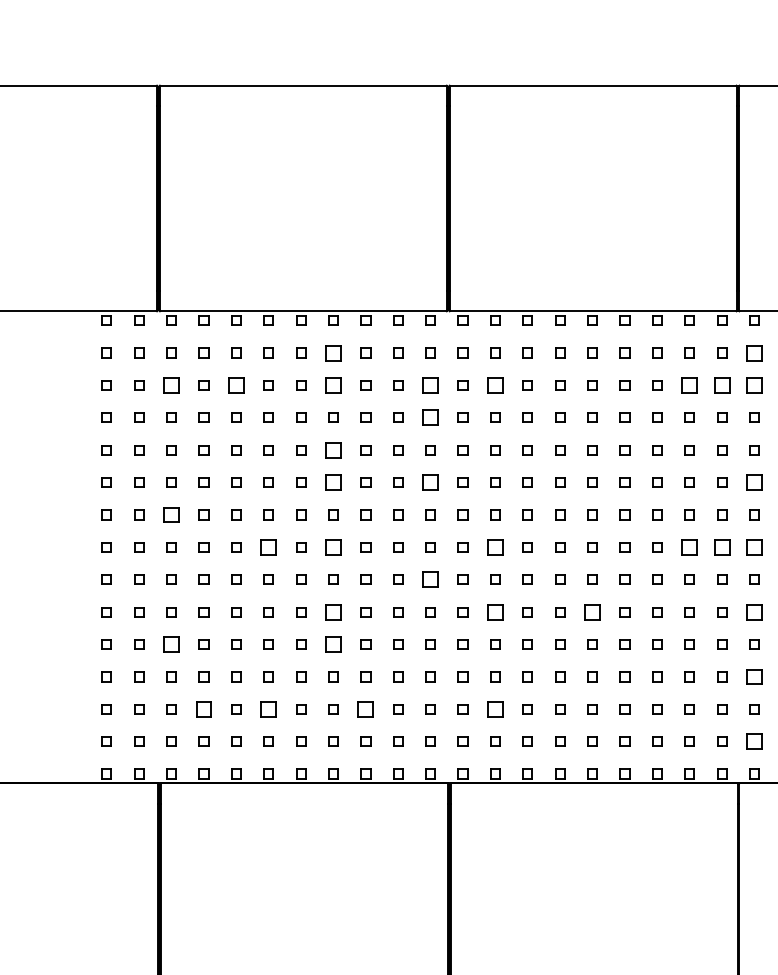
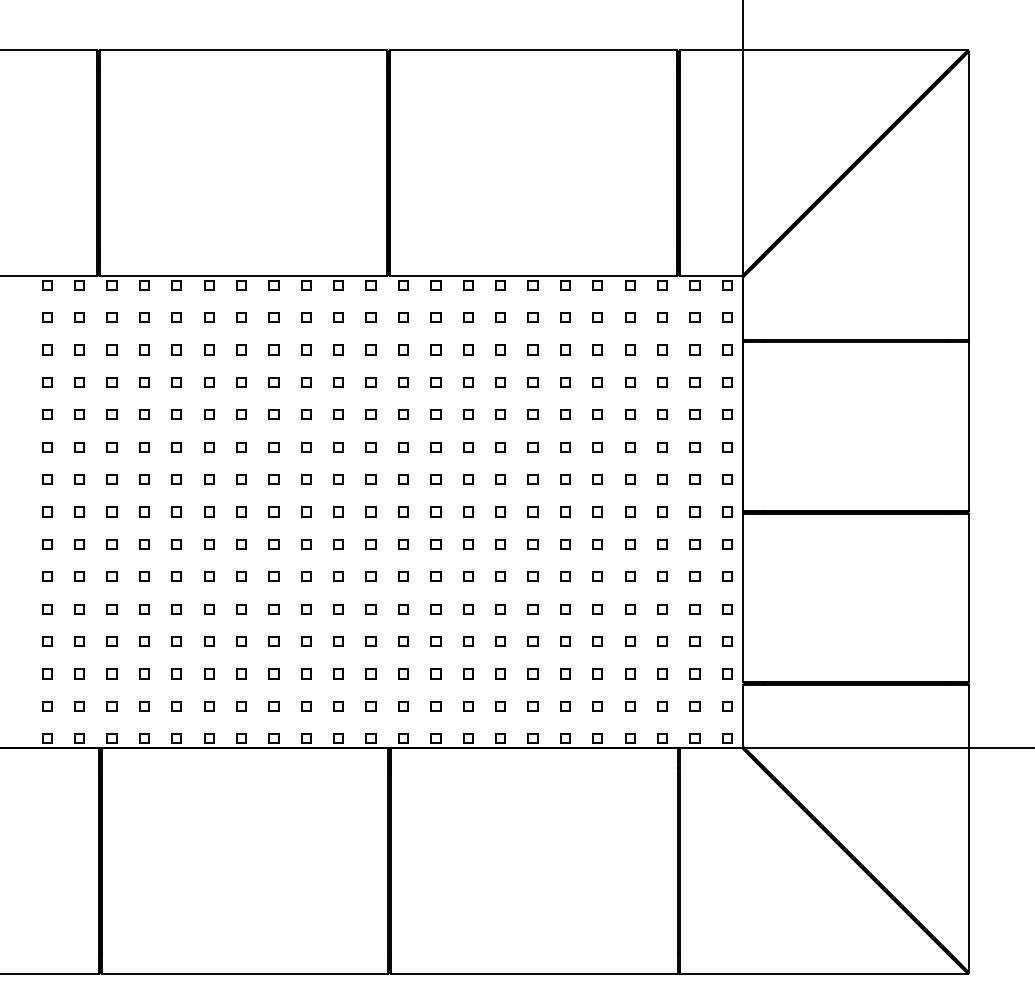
part: (333, 352) -> (273, 317), size x0.62
part: (754, 352) -> (694, 317), size x0.62
part: (171, 384) -> (111, 349), size x0.62
part: (236, 384) -> (176, 349), size x0.62
part: (333, 384) -> (273, 349), size x0.62
part: (430, 384) -> (370, 349), size x0.62
part: (495, 384) -> (435, 349), size x0.62
part: (690, 384) -> (630, 349), size x0.62
part: (722, 384) -> (662, 349), size x0.62
part: (754, 384) -> (694, 349), size x0.62
part: (430, 417) -> (370, 382), size x0.62
part: (333, 449) -> (273, 414), size x0.62
part: (333, 482) -> (273, 447), size x0.62
part: (430, 482) -> (370, 447), size x0.62
part: (754, 482) -> (694, 447), size x0.62
part: (171, 514) -> (111, 479), size x0.62
part: (269, 546) -> (209, 511), size x0.62
part: (333, 546) -> (273, 511), size x0.62
part: (495, 546) -> (435, 511), size x0.62
part: (690, 546) -> (630, 511), size x0.62
part: (722, 546) -> (662, 511), size x0.62
part: (754, 546) -> (694, 511), size x0.62
part: (430, 579) -> (370, 544), size x0.62
part: (333, 611) -> (273, 576), size x0.62
part: (495, 611) -> (435, 576), size x0.62
part: (592, 611) -> (532, 576), size x0.62
part: (754, 611) -> (694, 576), size x0.62
part: (171, 644) -> (111, 609), size x0.62
part: (333, 644) -> (273, 609), size x0.62
part: (754, 676) -> (694, 641), size x0.62
part: (204, 708) -> (144, 673), size x0.62
part: (269, 708) -> (209, 673), size x0.62
part: (366, 708) -> (306, 673), size x0.62
part: (495, 708) -> (435, 673), size x0.62
part: (754, 741) -> (694, 706), size x0.62

